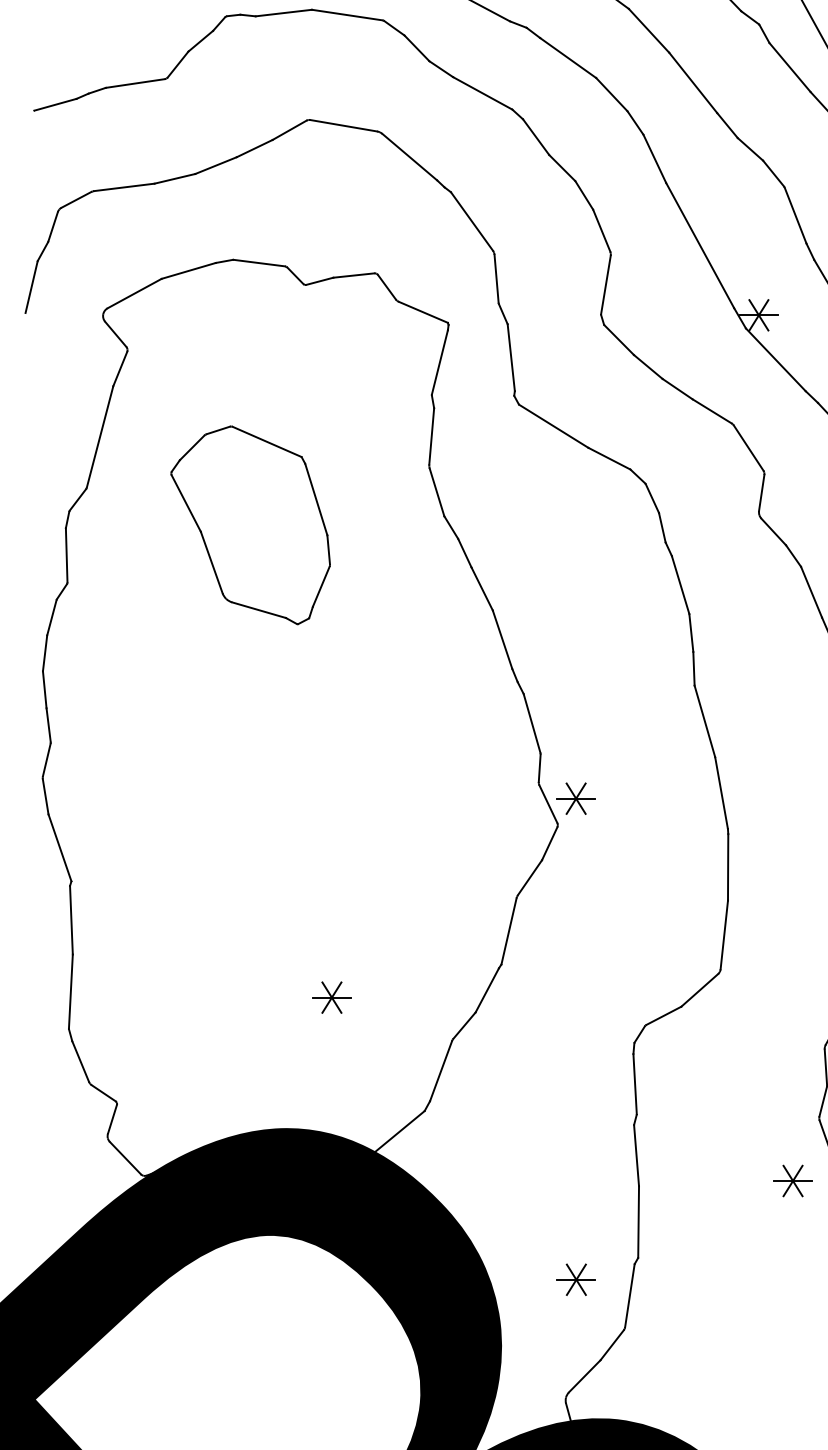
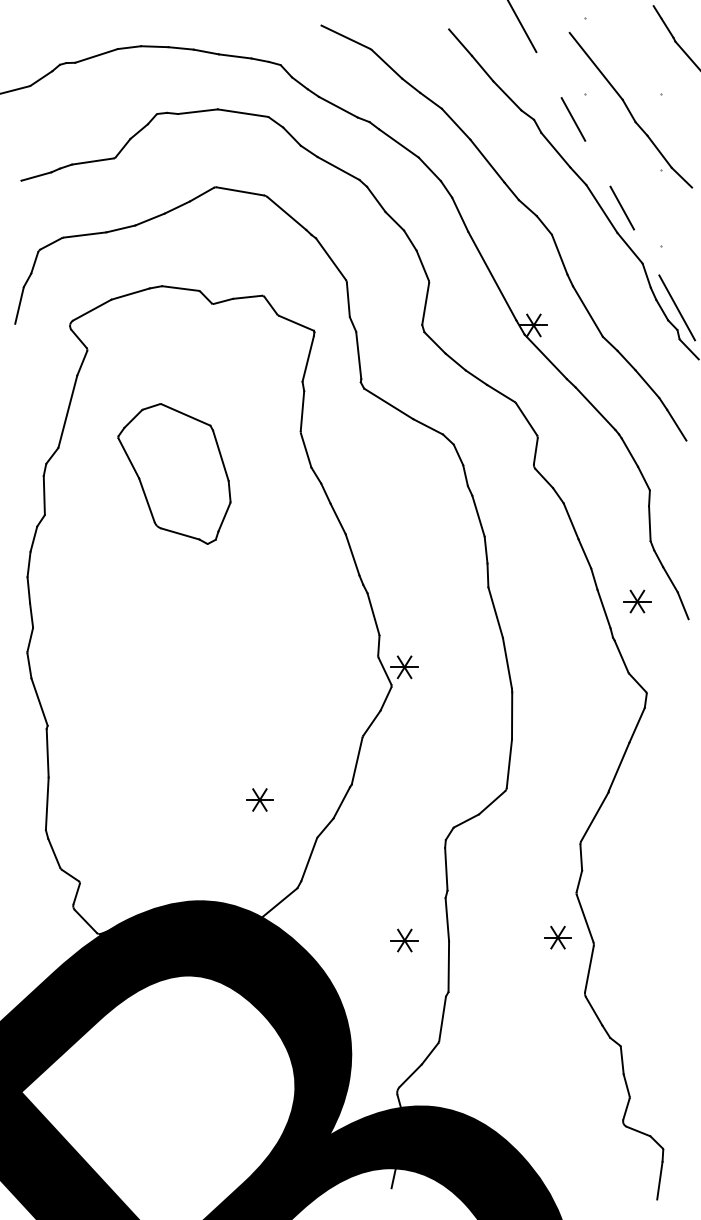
part: (331, 996) -> (259, 799), moved
part: (575, 1279) -> (404, 940), moved

